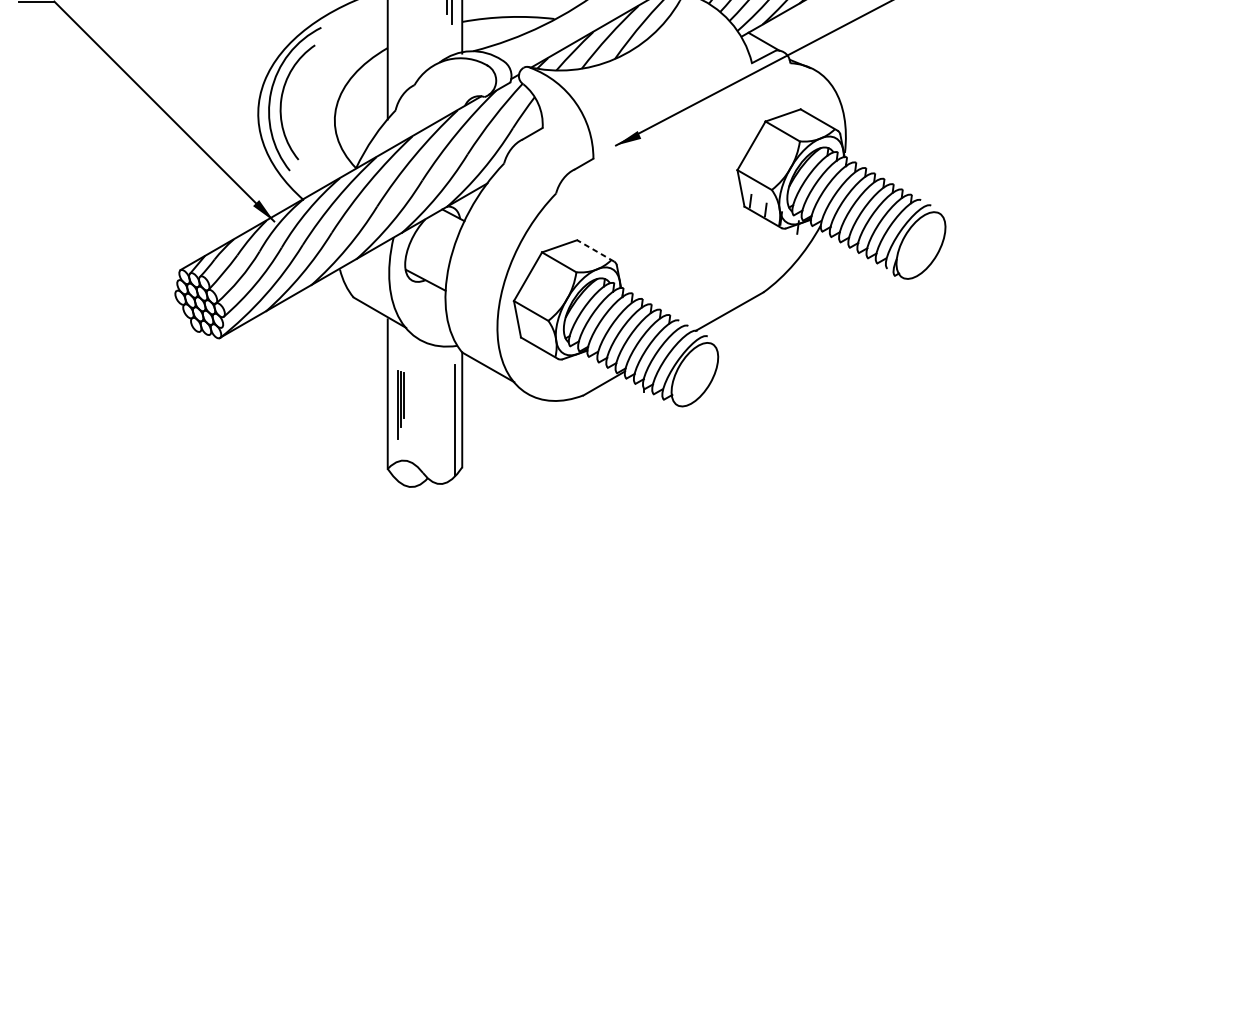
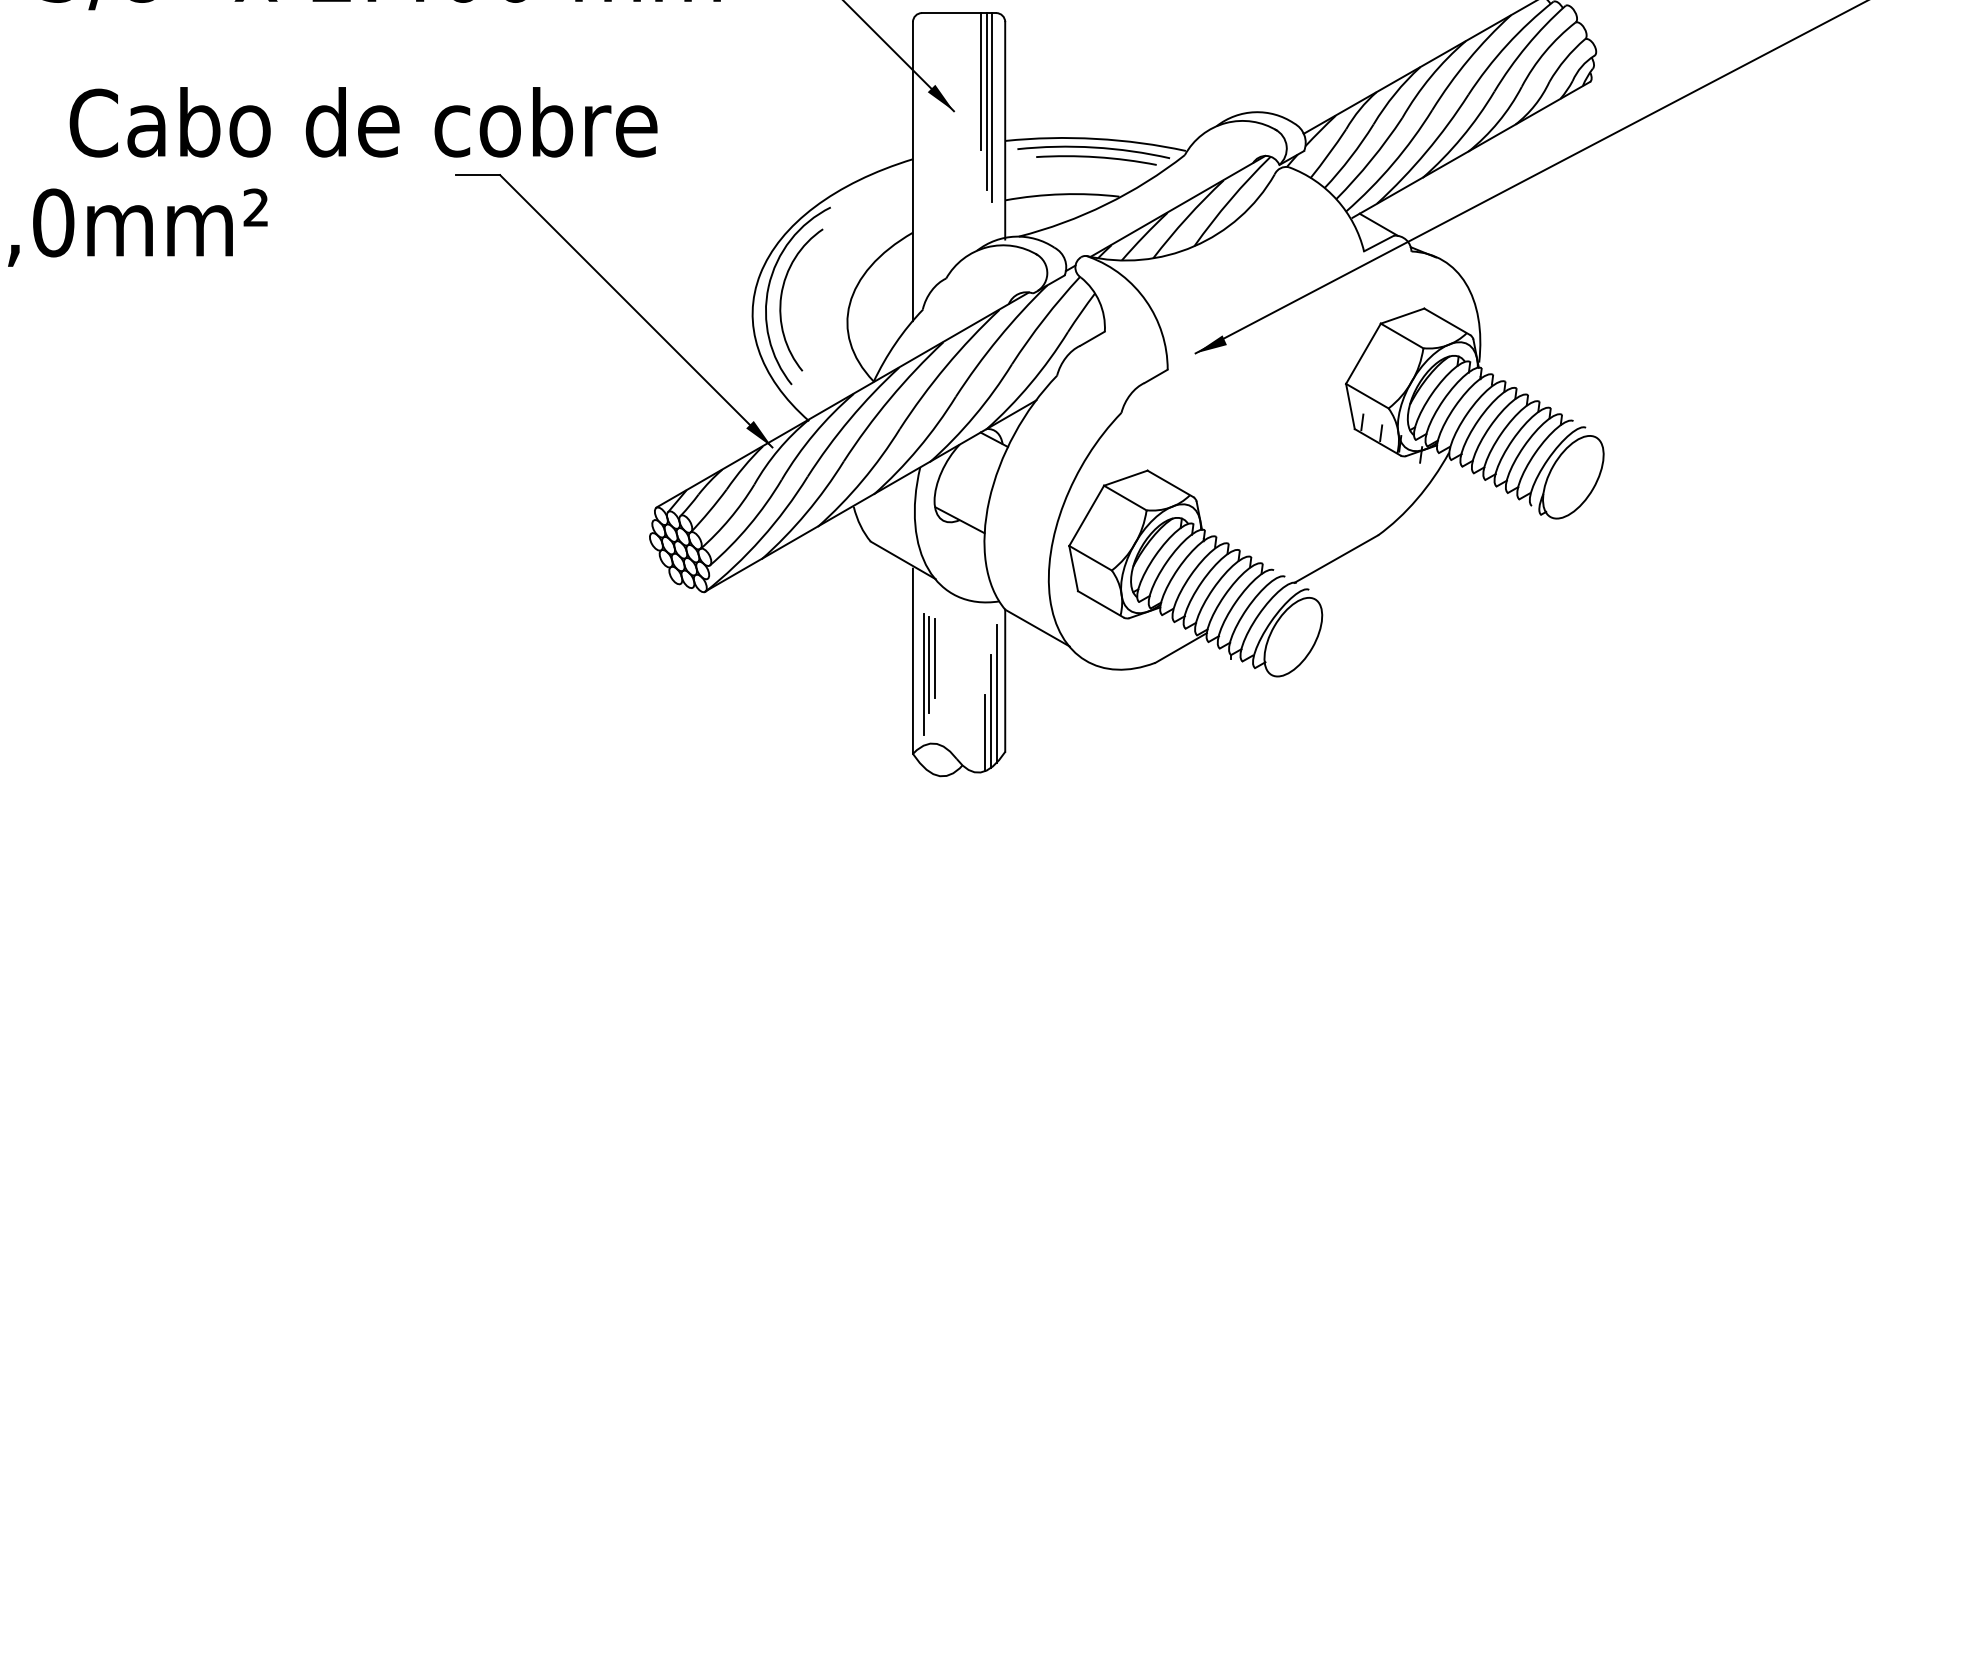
line: (595, 250) -> (1170, 483), dashed -> solid
part: (401, 404) -> (929, 674), size x1.43
line: (450, 433) -> (990, 710), added
line: (446, 451) -> (985, 732), added

